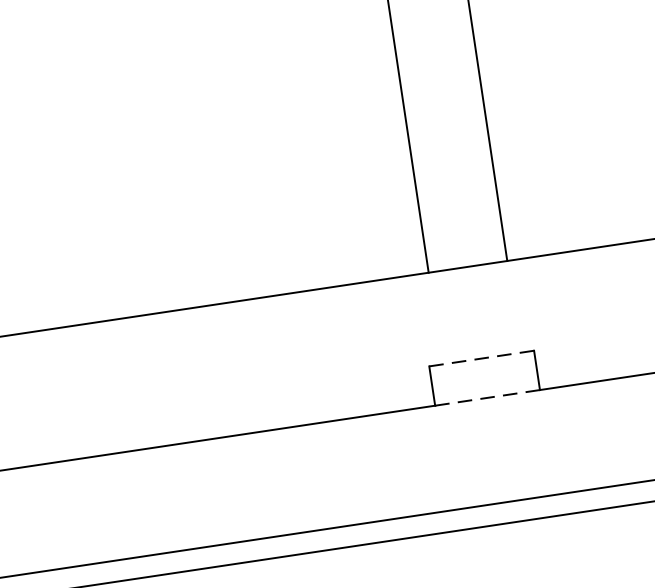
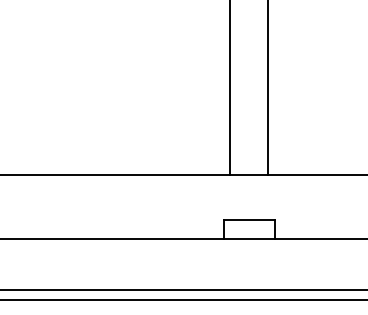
line: (480, 358) -> (248, 219), dashed -> solid
line: (488, 397) -> (249, 238), dashed -> solid

